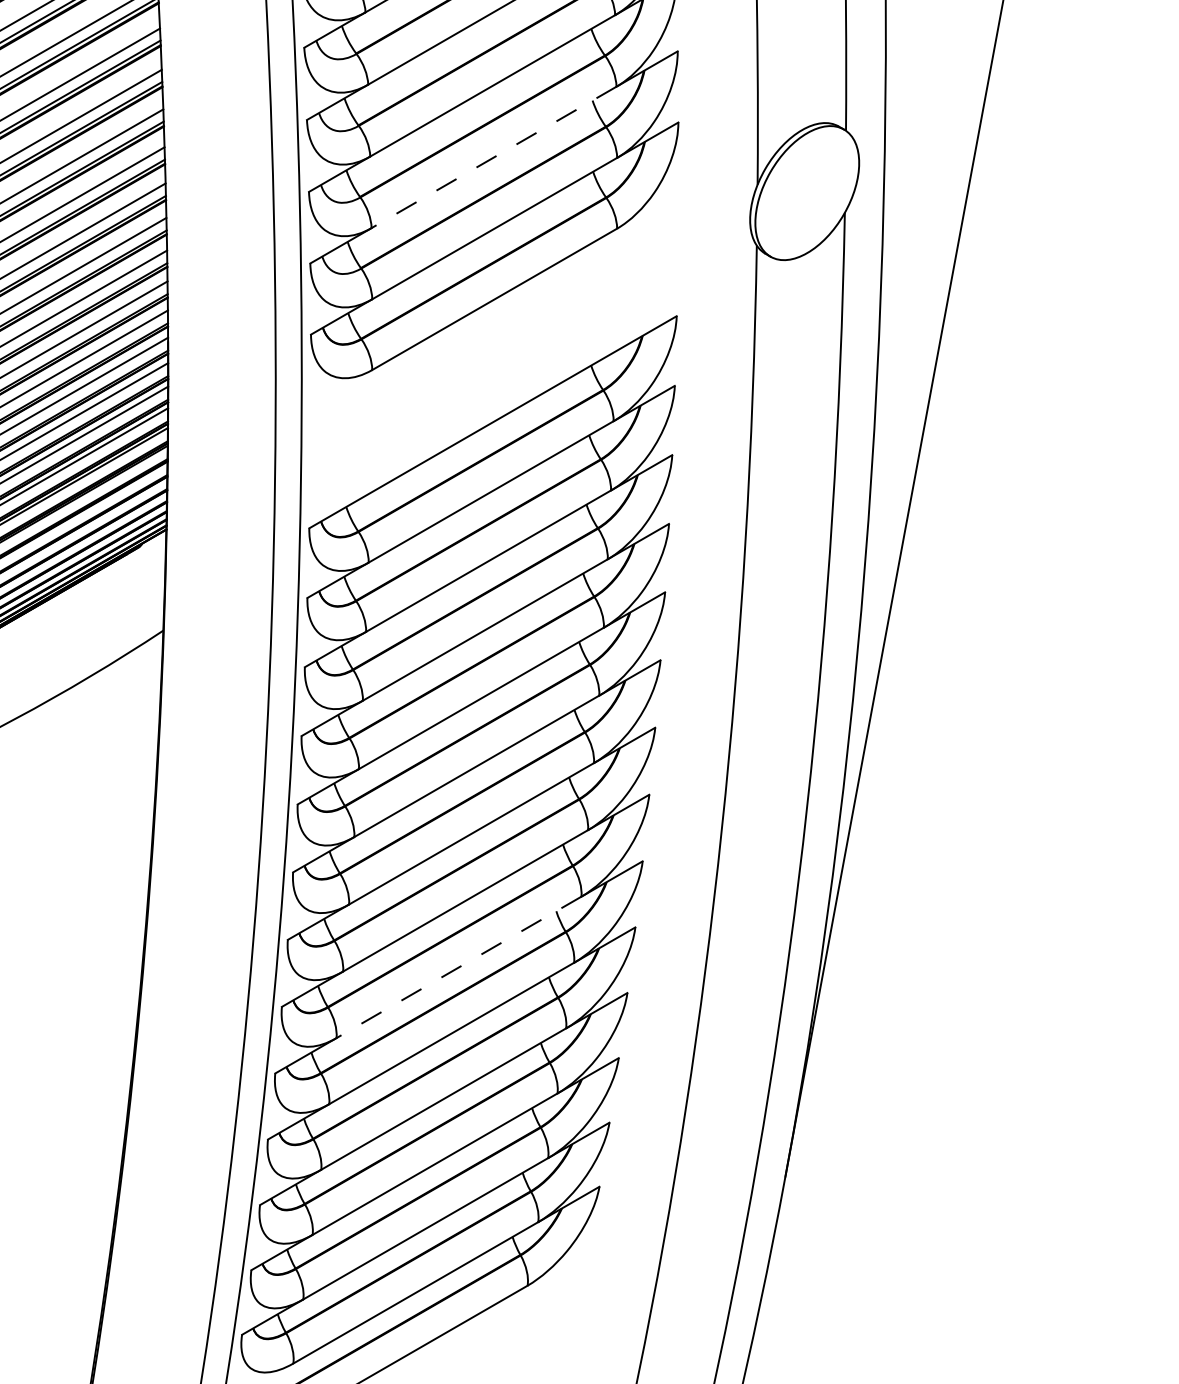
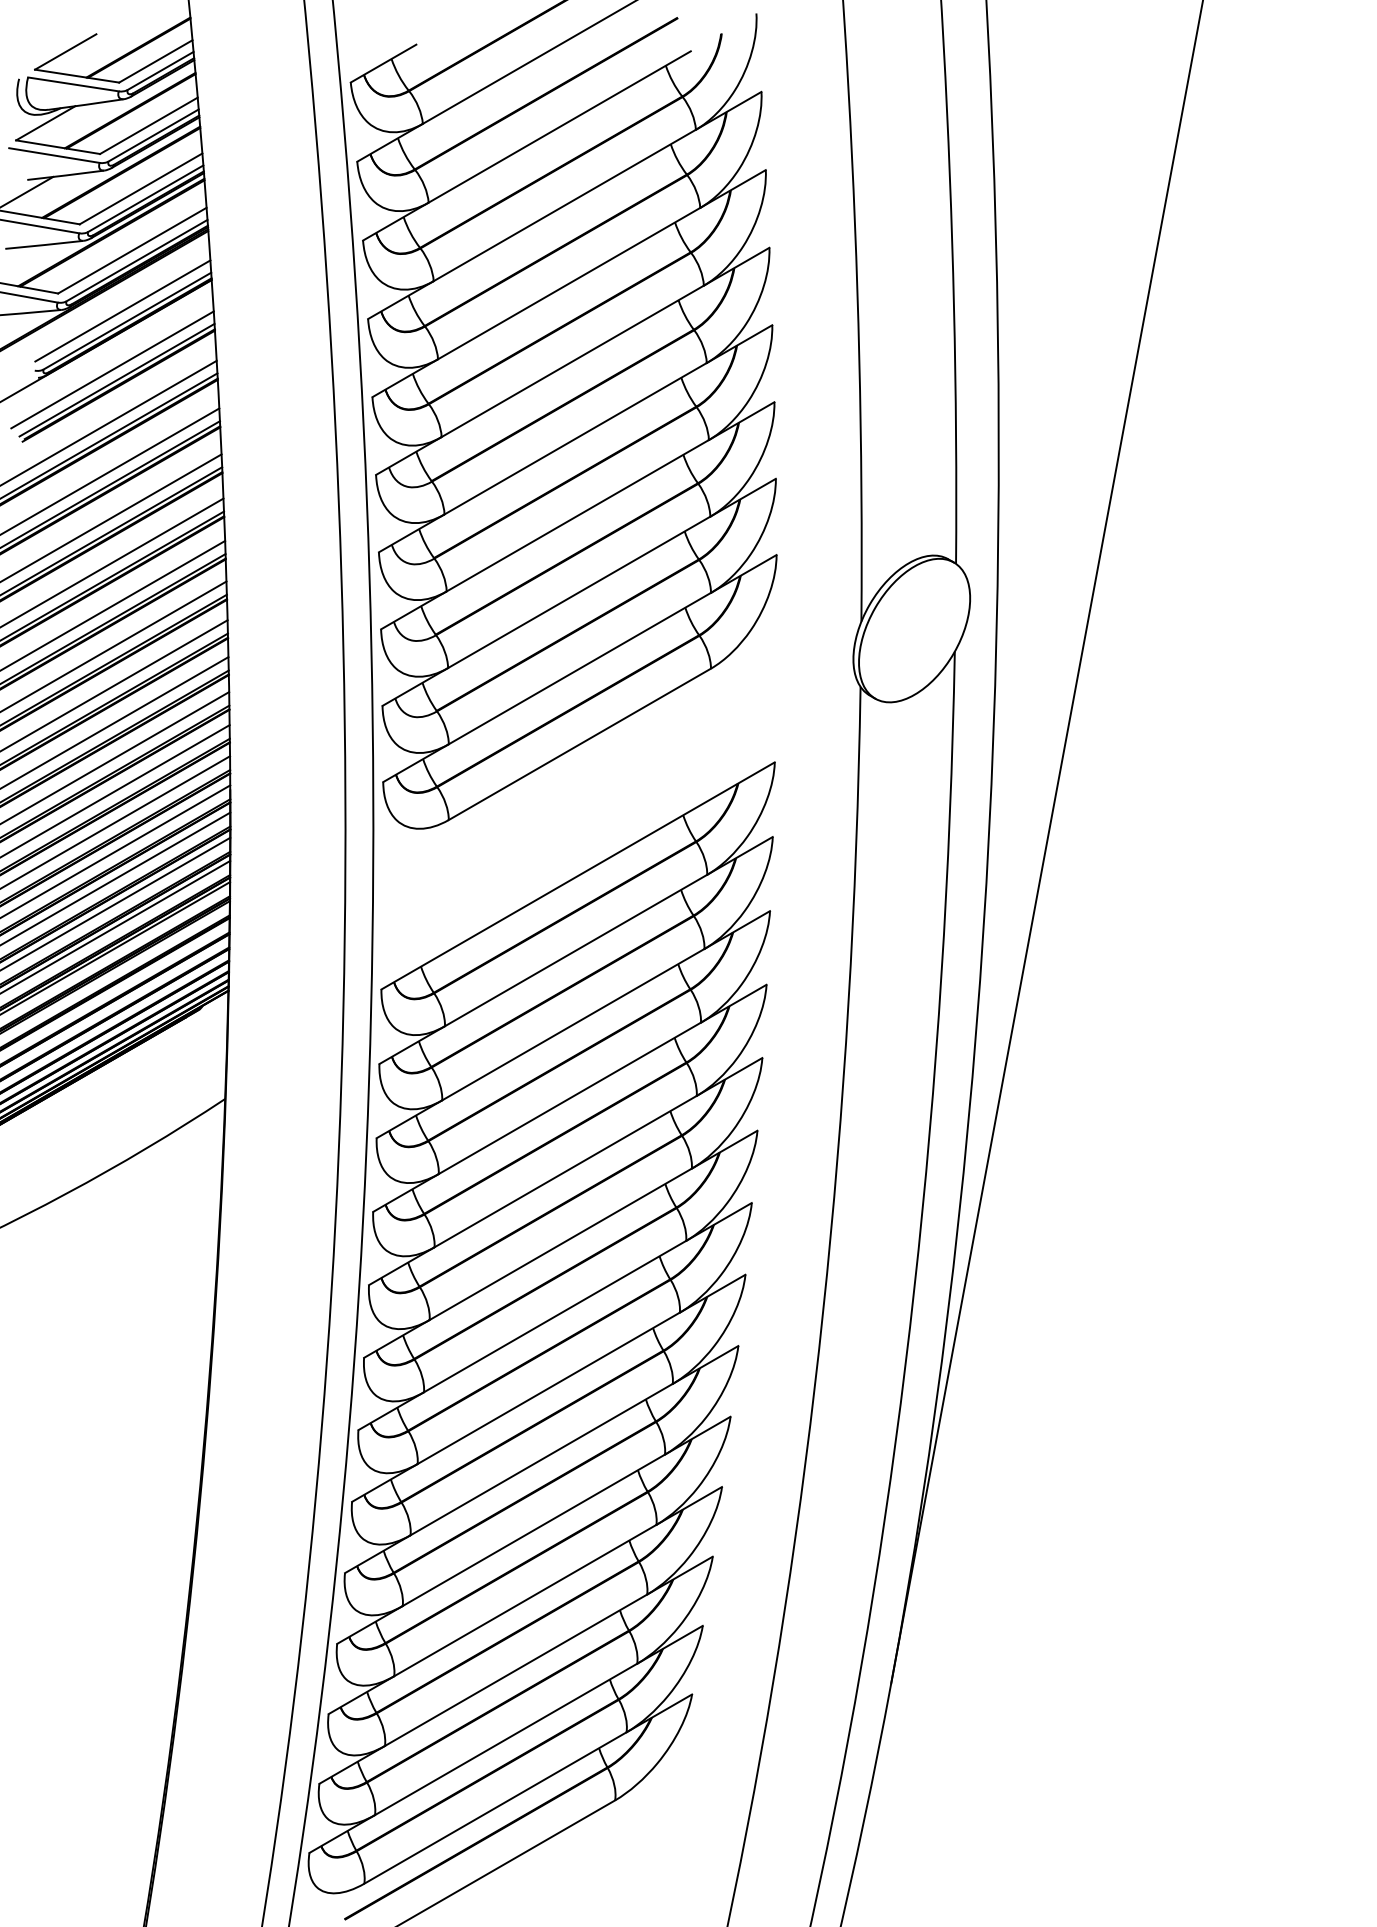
line: (493, 157) -> (578, 592), dashed -> solid
line: (458, 967) -> (541, 1459), dashed -> solid

